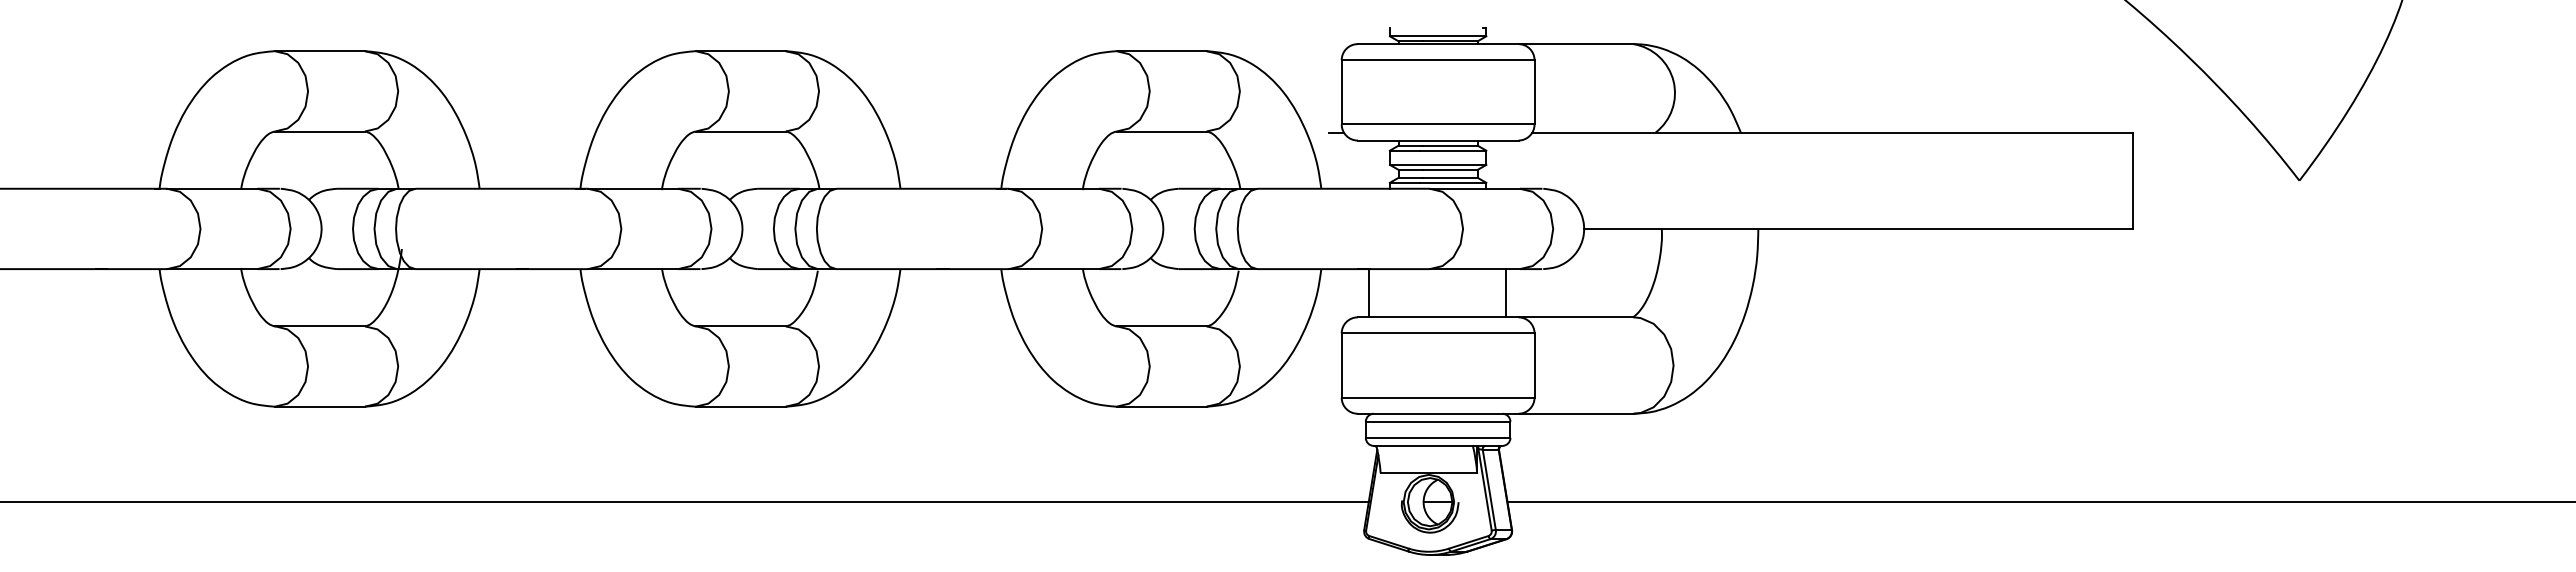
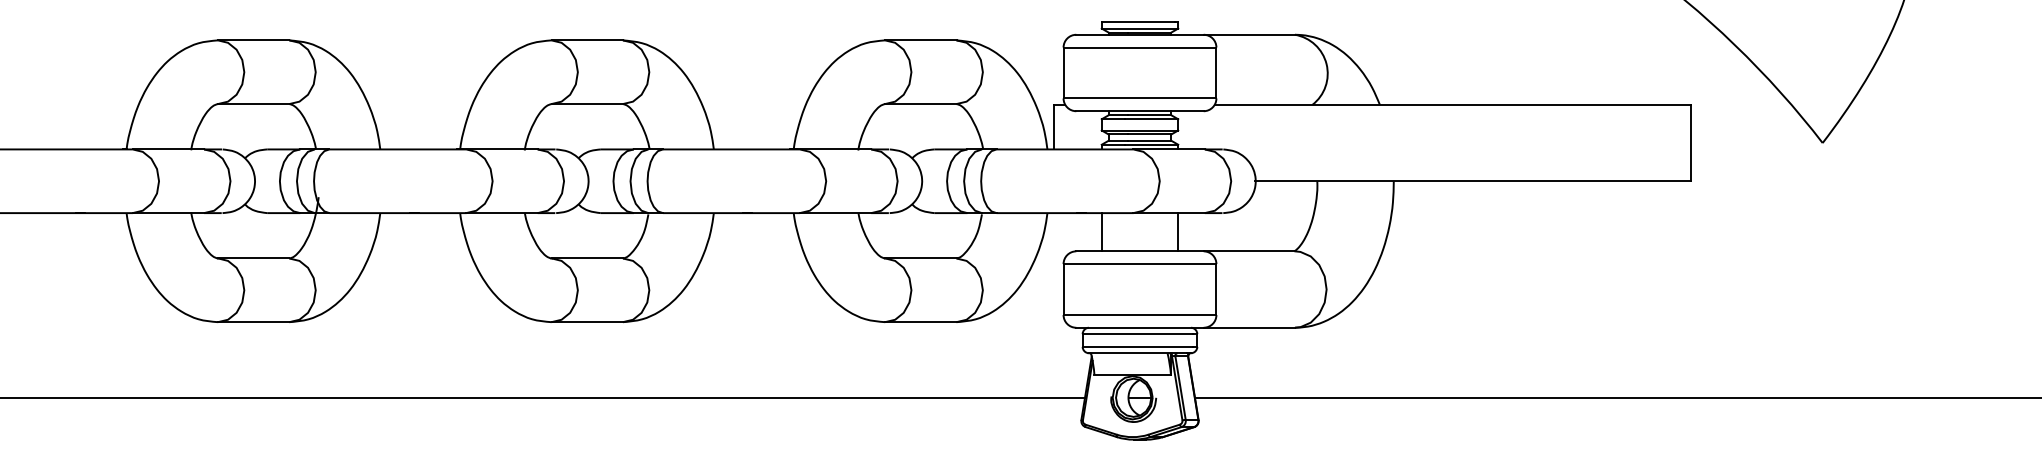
line: (1435, 28) -> (1137, 22), added
line: (1329, 160) -> (1053, 127), added
line: (1368, 293) -> (1101, 232), moved
line: (1506, 293) -> (1178, 232), moved

